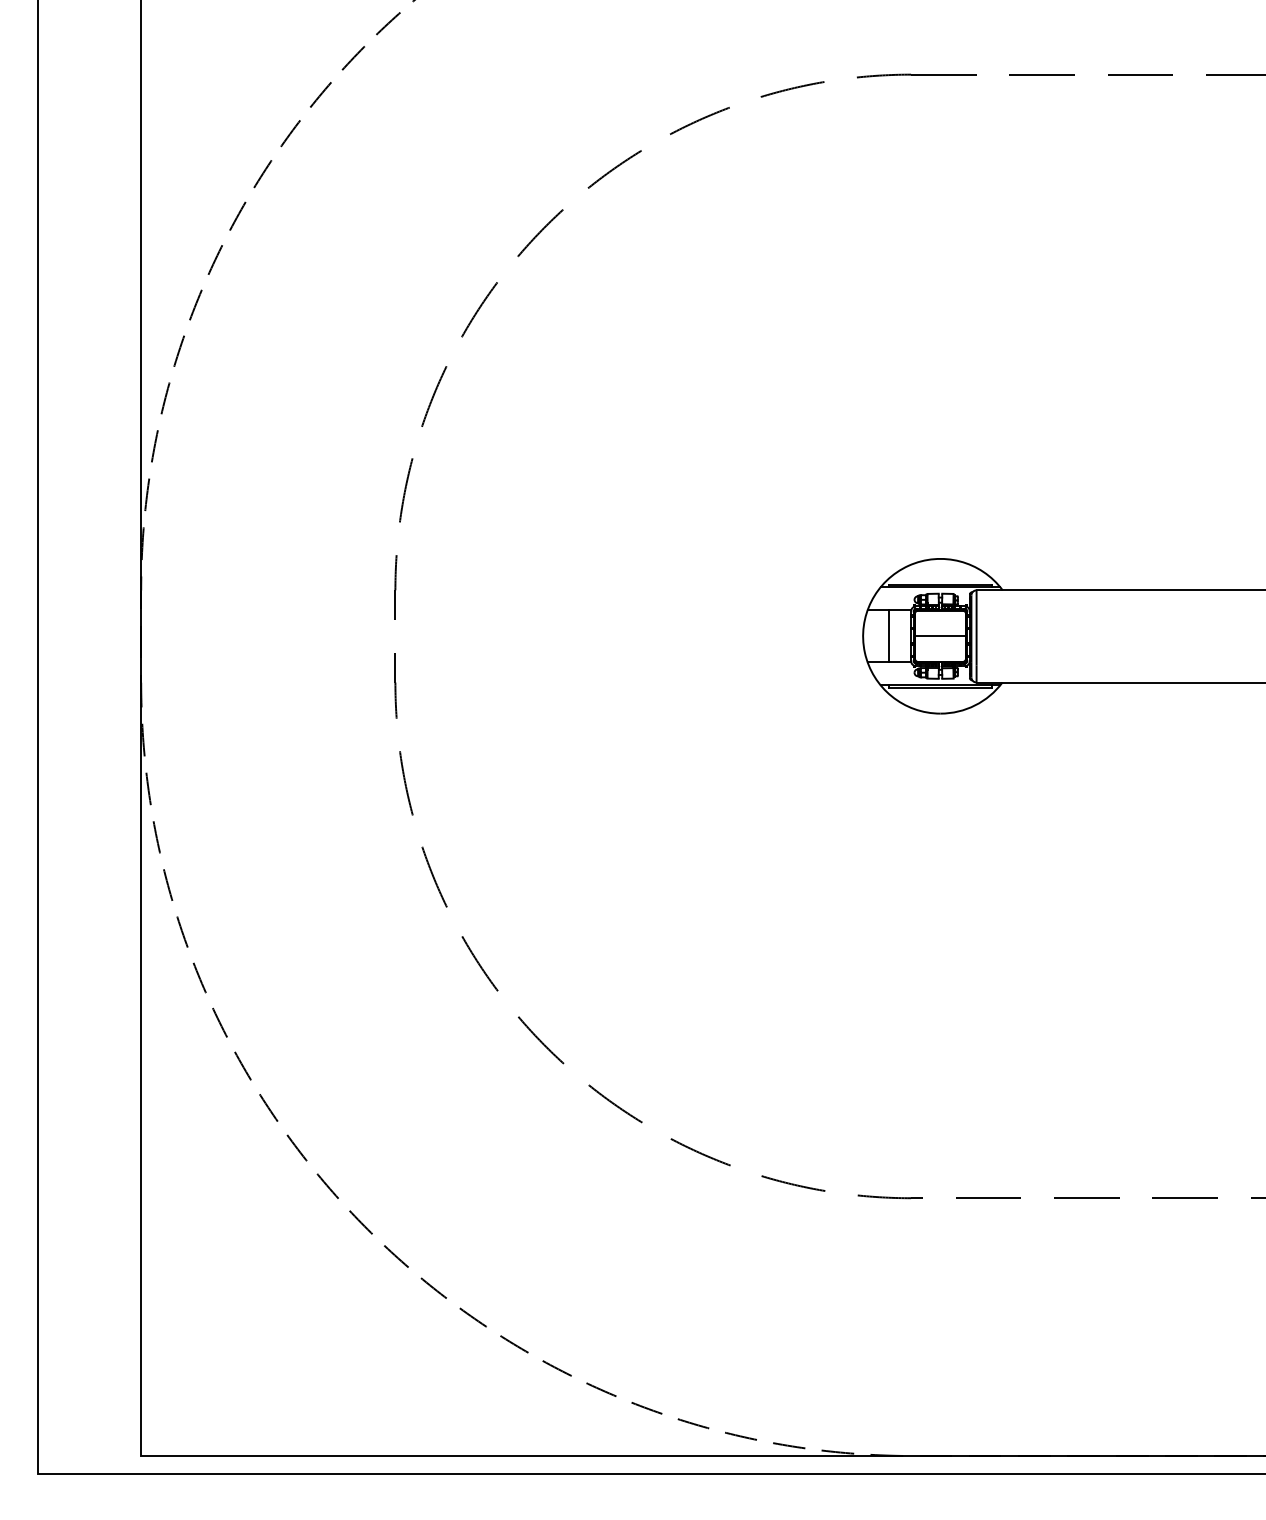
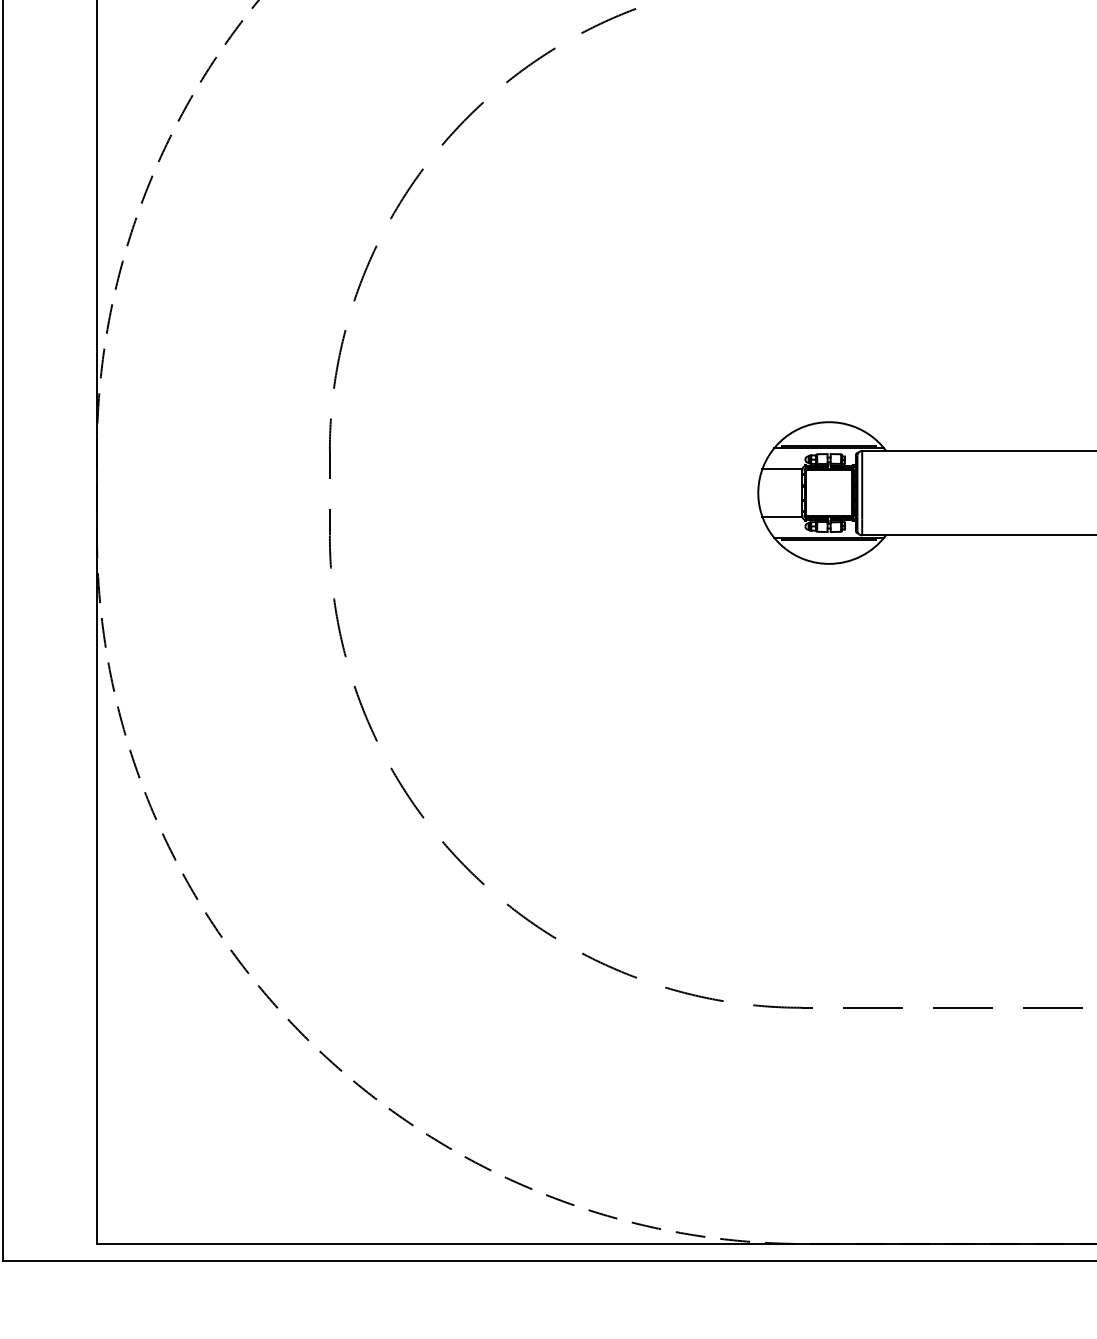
line: (888, 636) -> (781, 493), removed
line: (940, 636) -> (829, 493), removed

